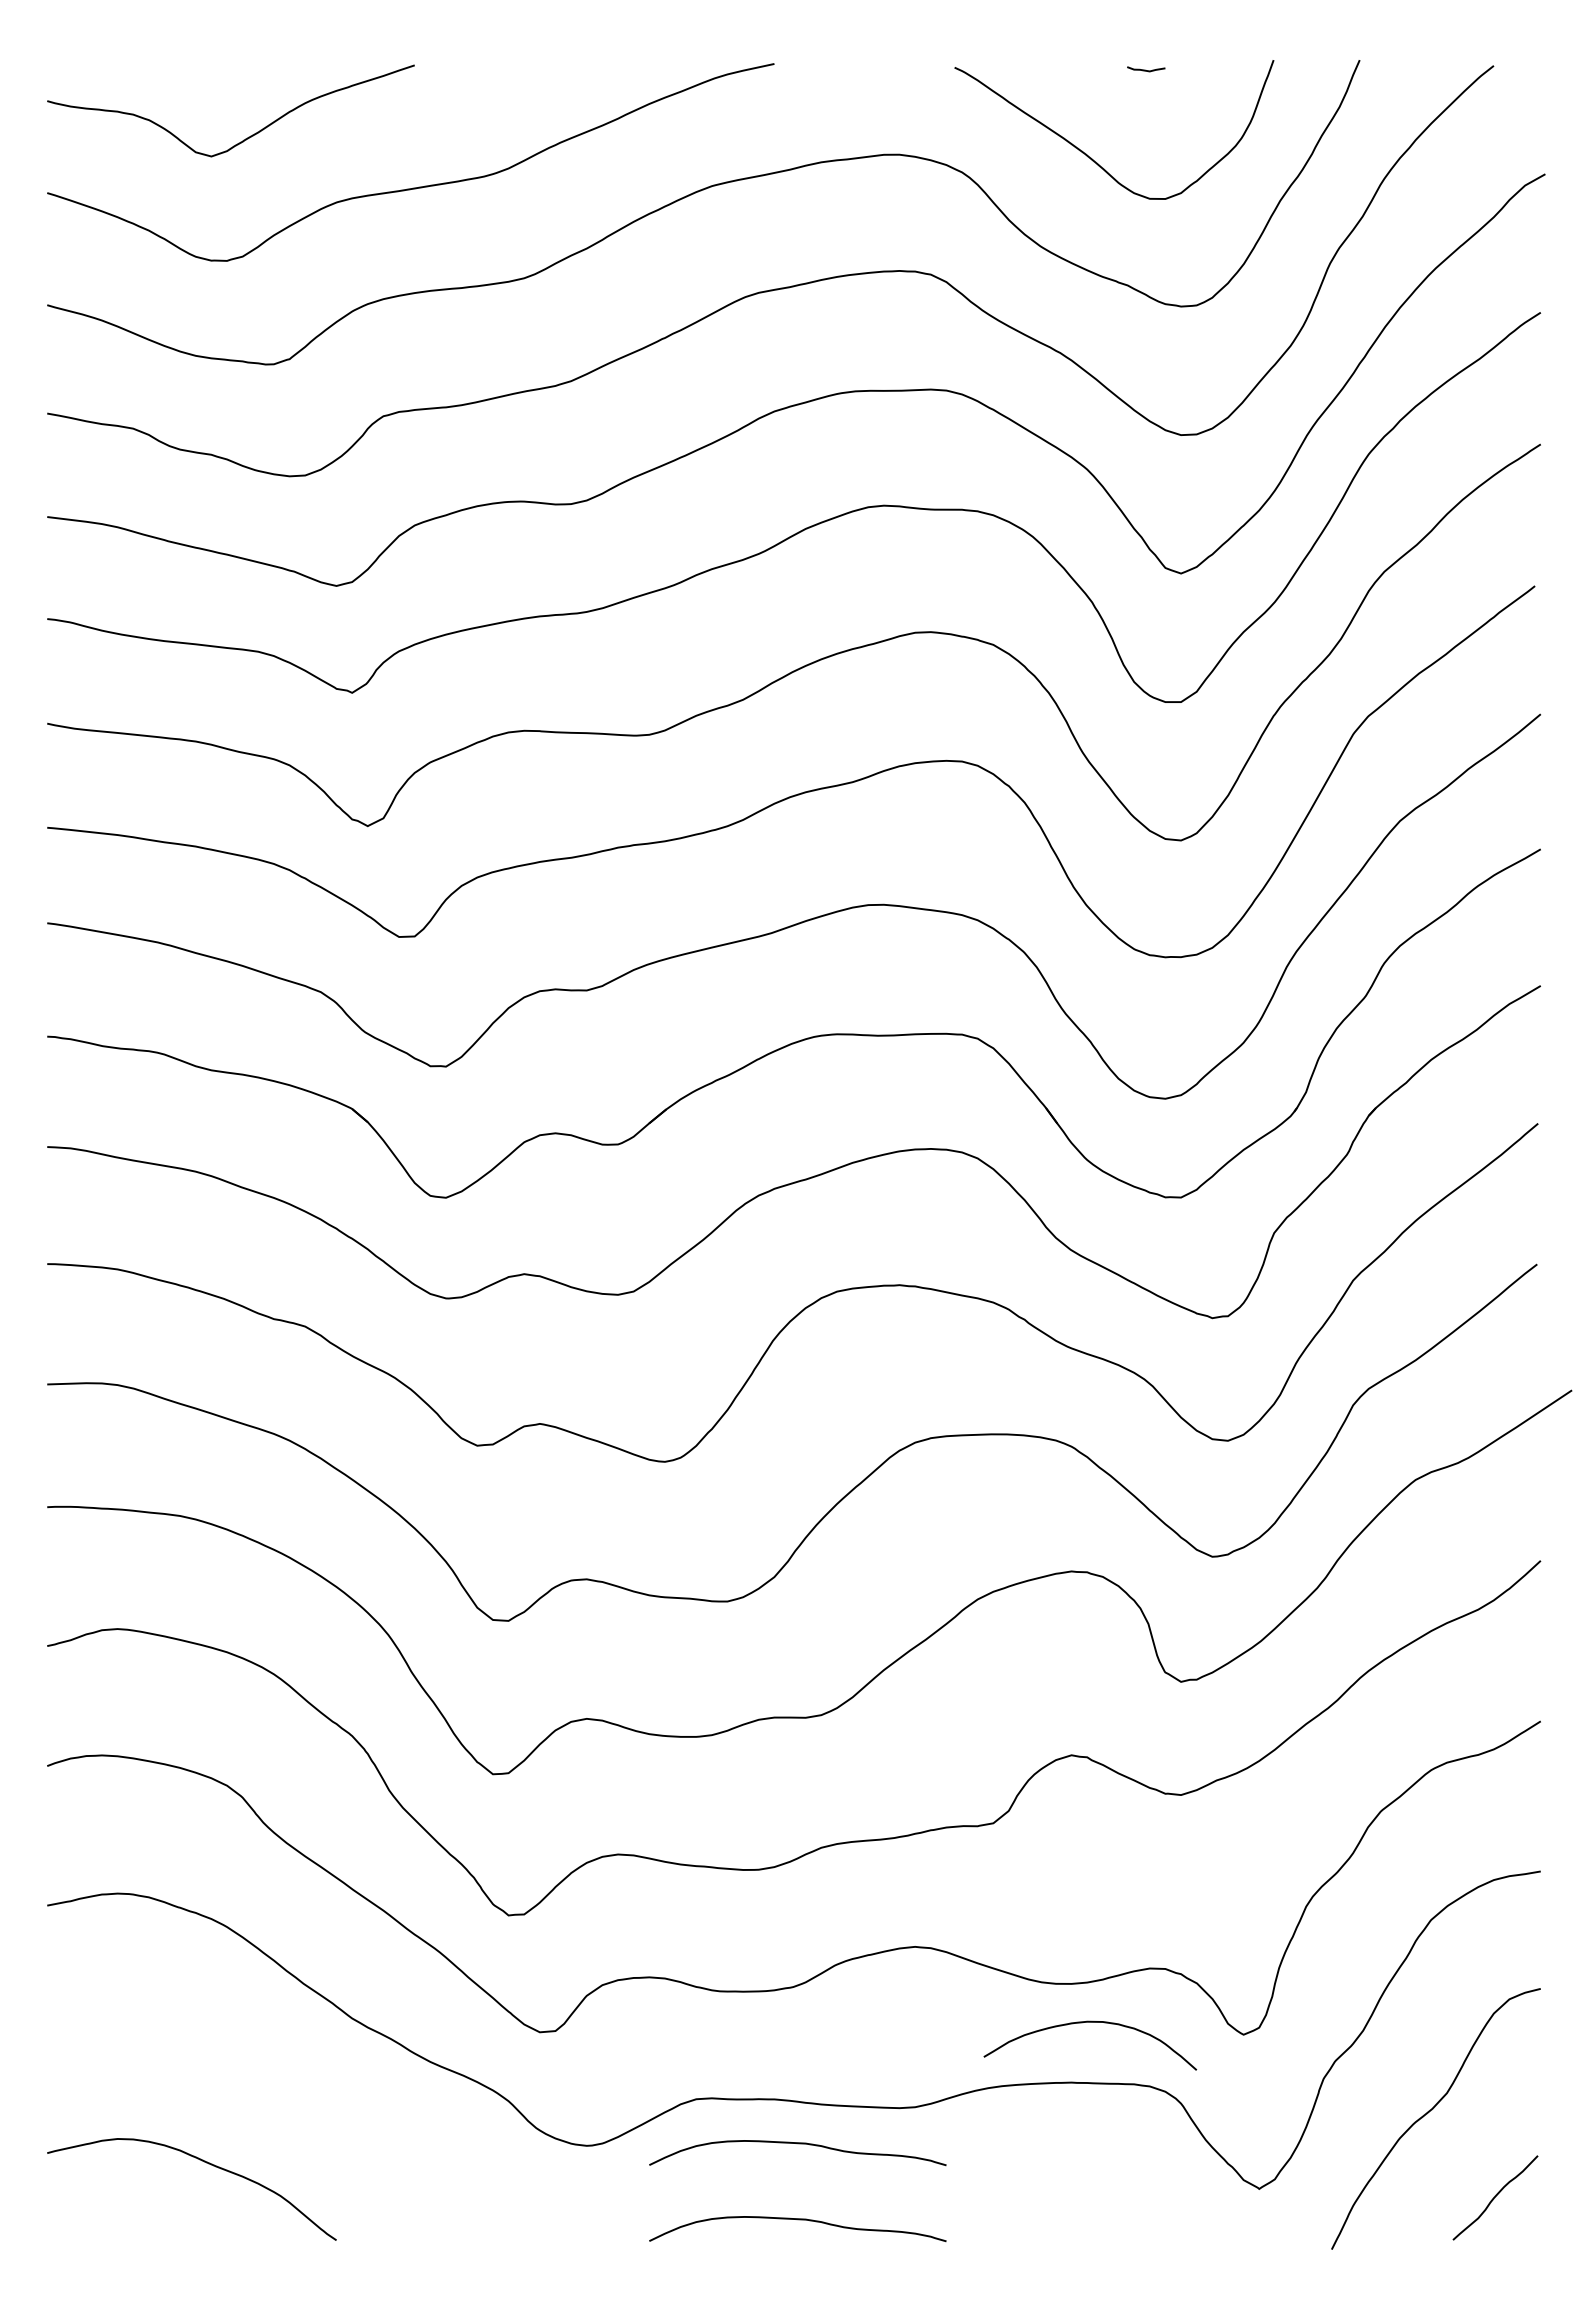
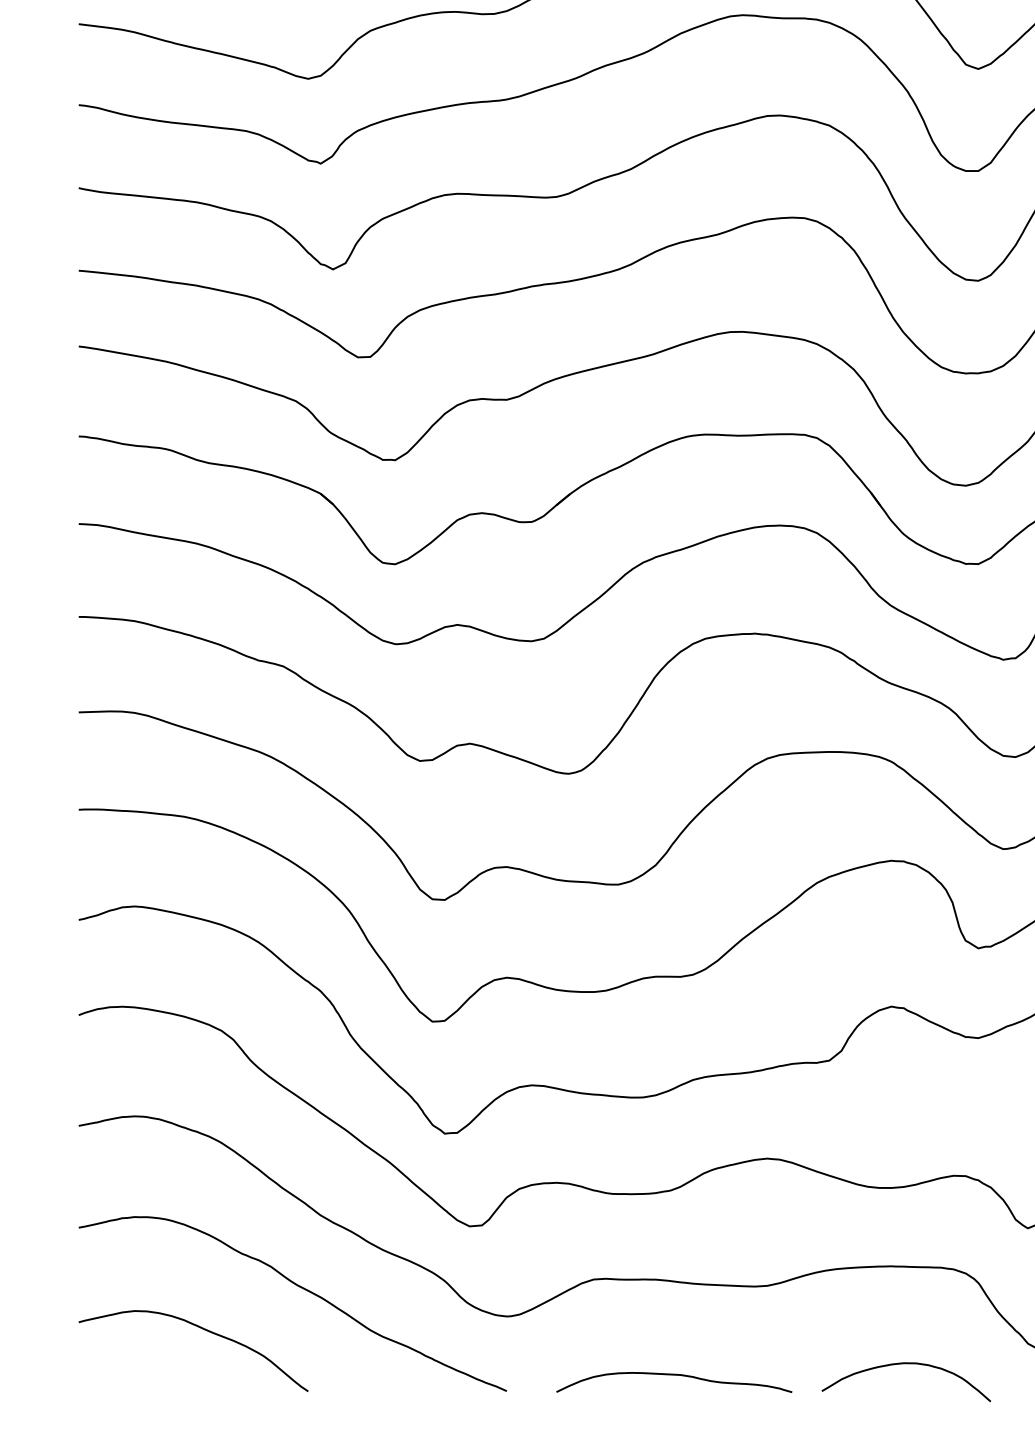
curve: (1090, 2022) -> (906, 1363), moved
curve: (326, 2109) -> (300, 1287), added
curve: (797, 2144) -> (674, 1315), removed

